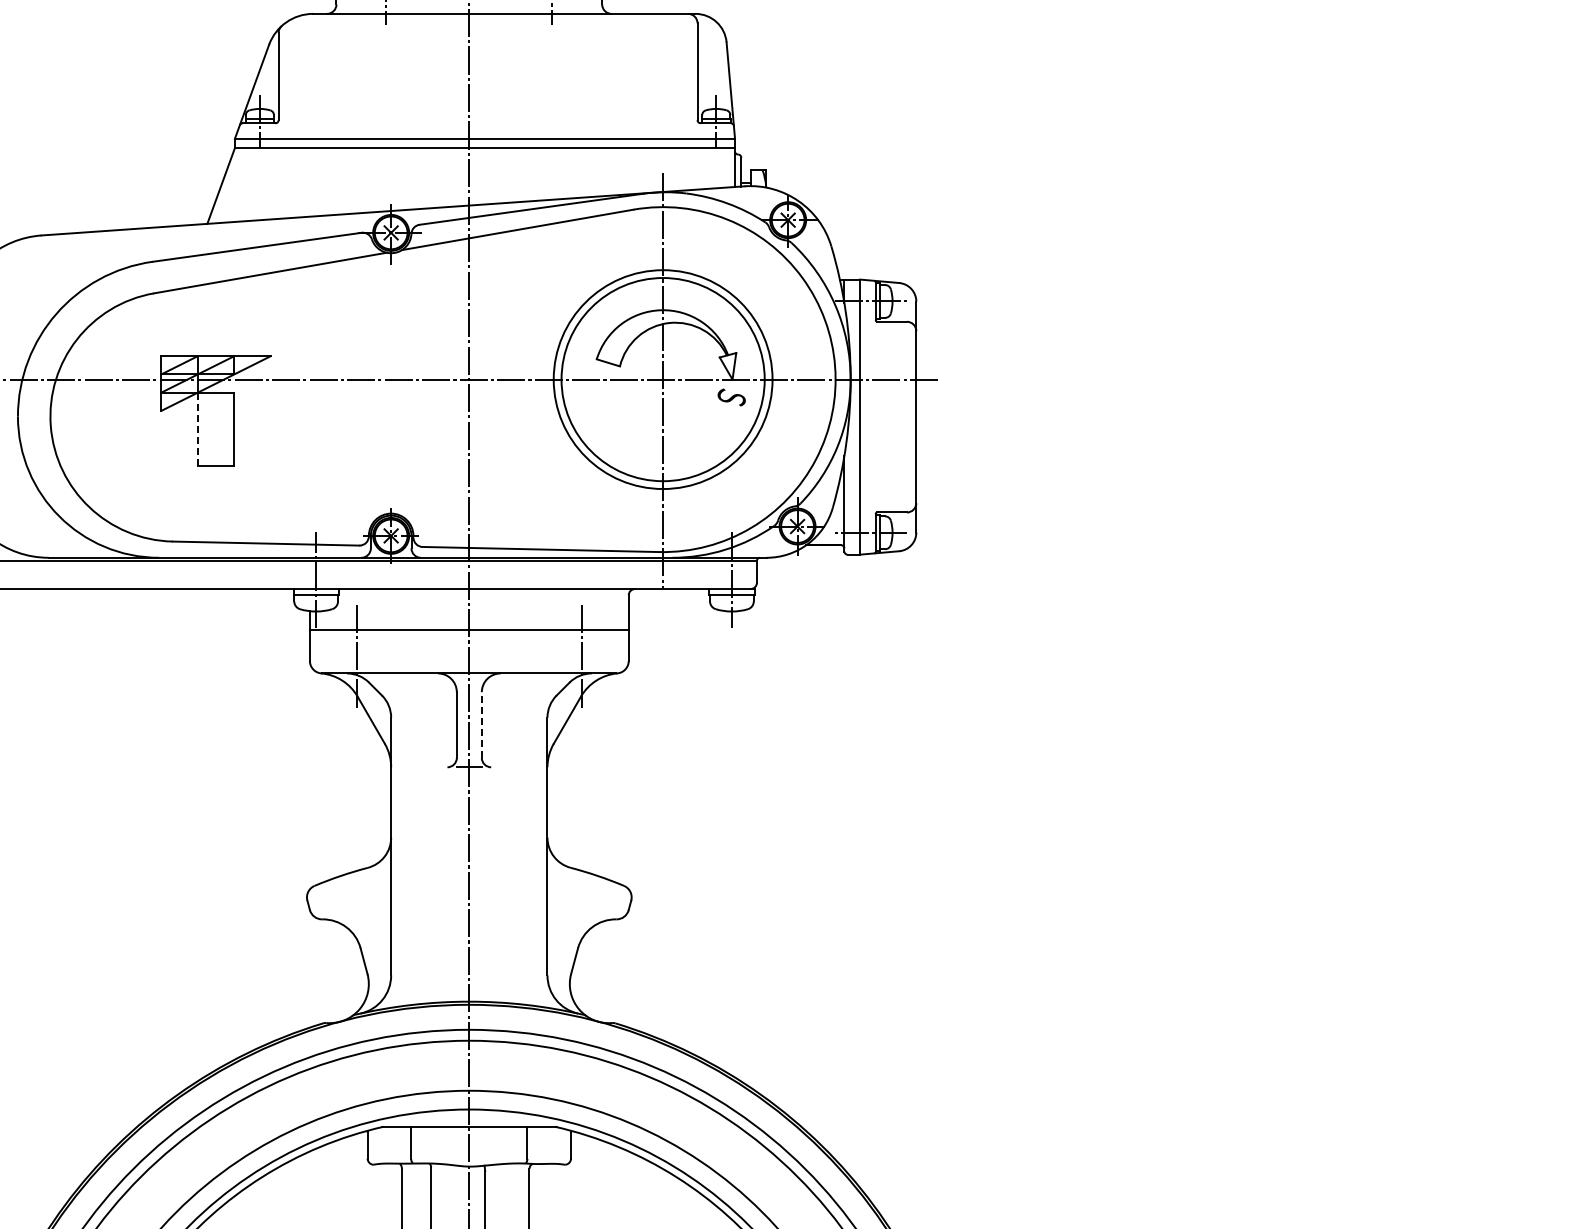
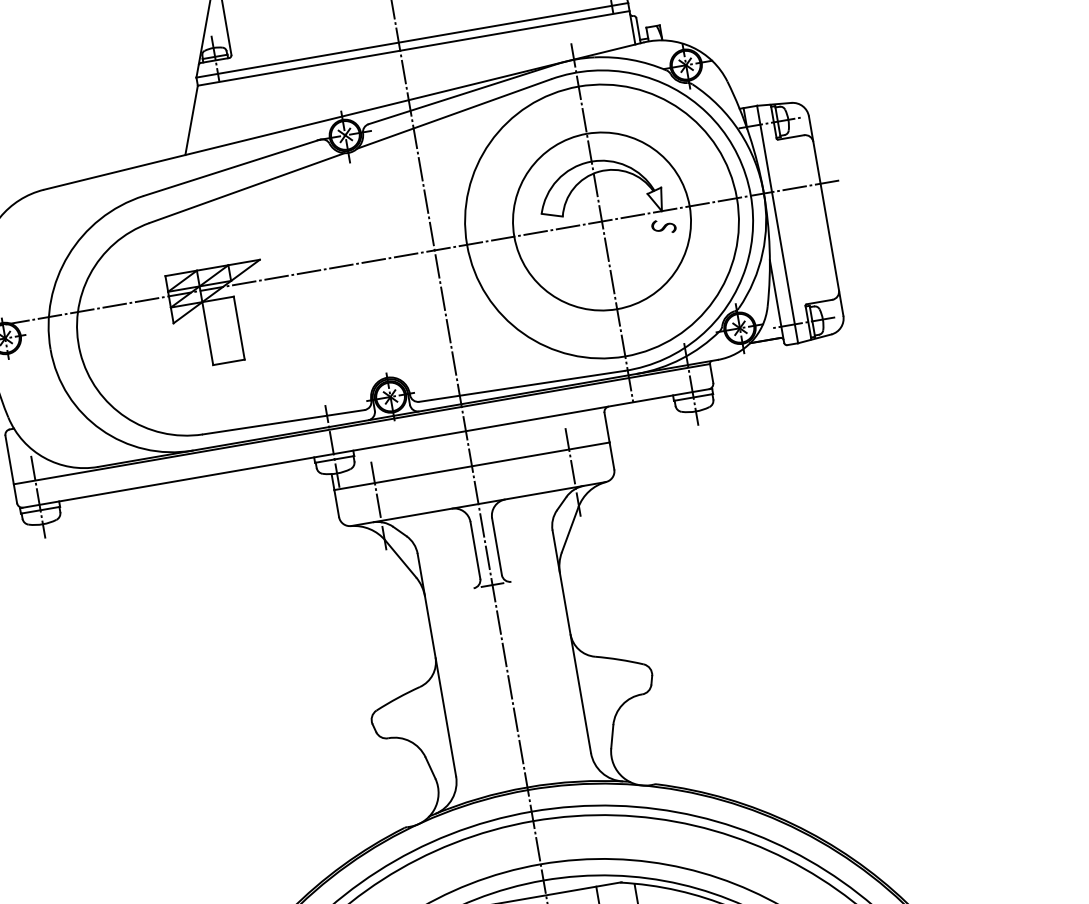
circle: (662, 379) -> (601, 221), size x1.43
line: (197, 429) -> (207, 334), dashed -> solid
line: (481, 725) -> (496, 547), dashed -> solid

